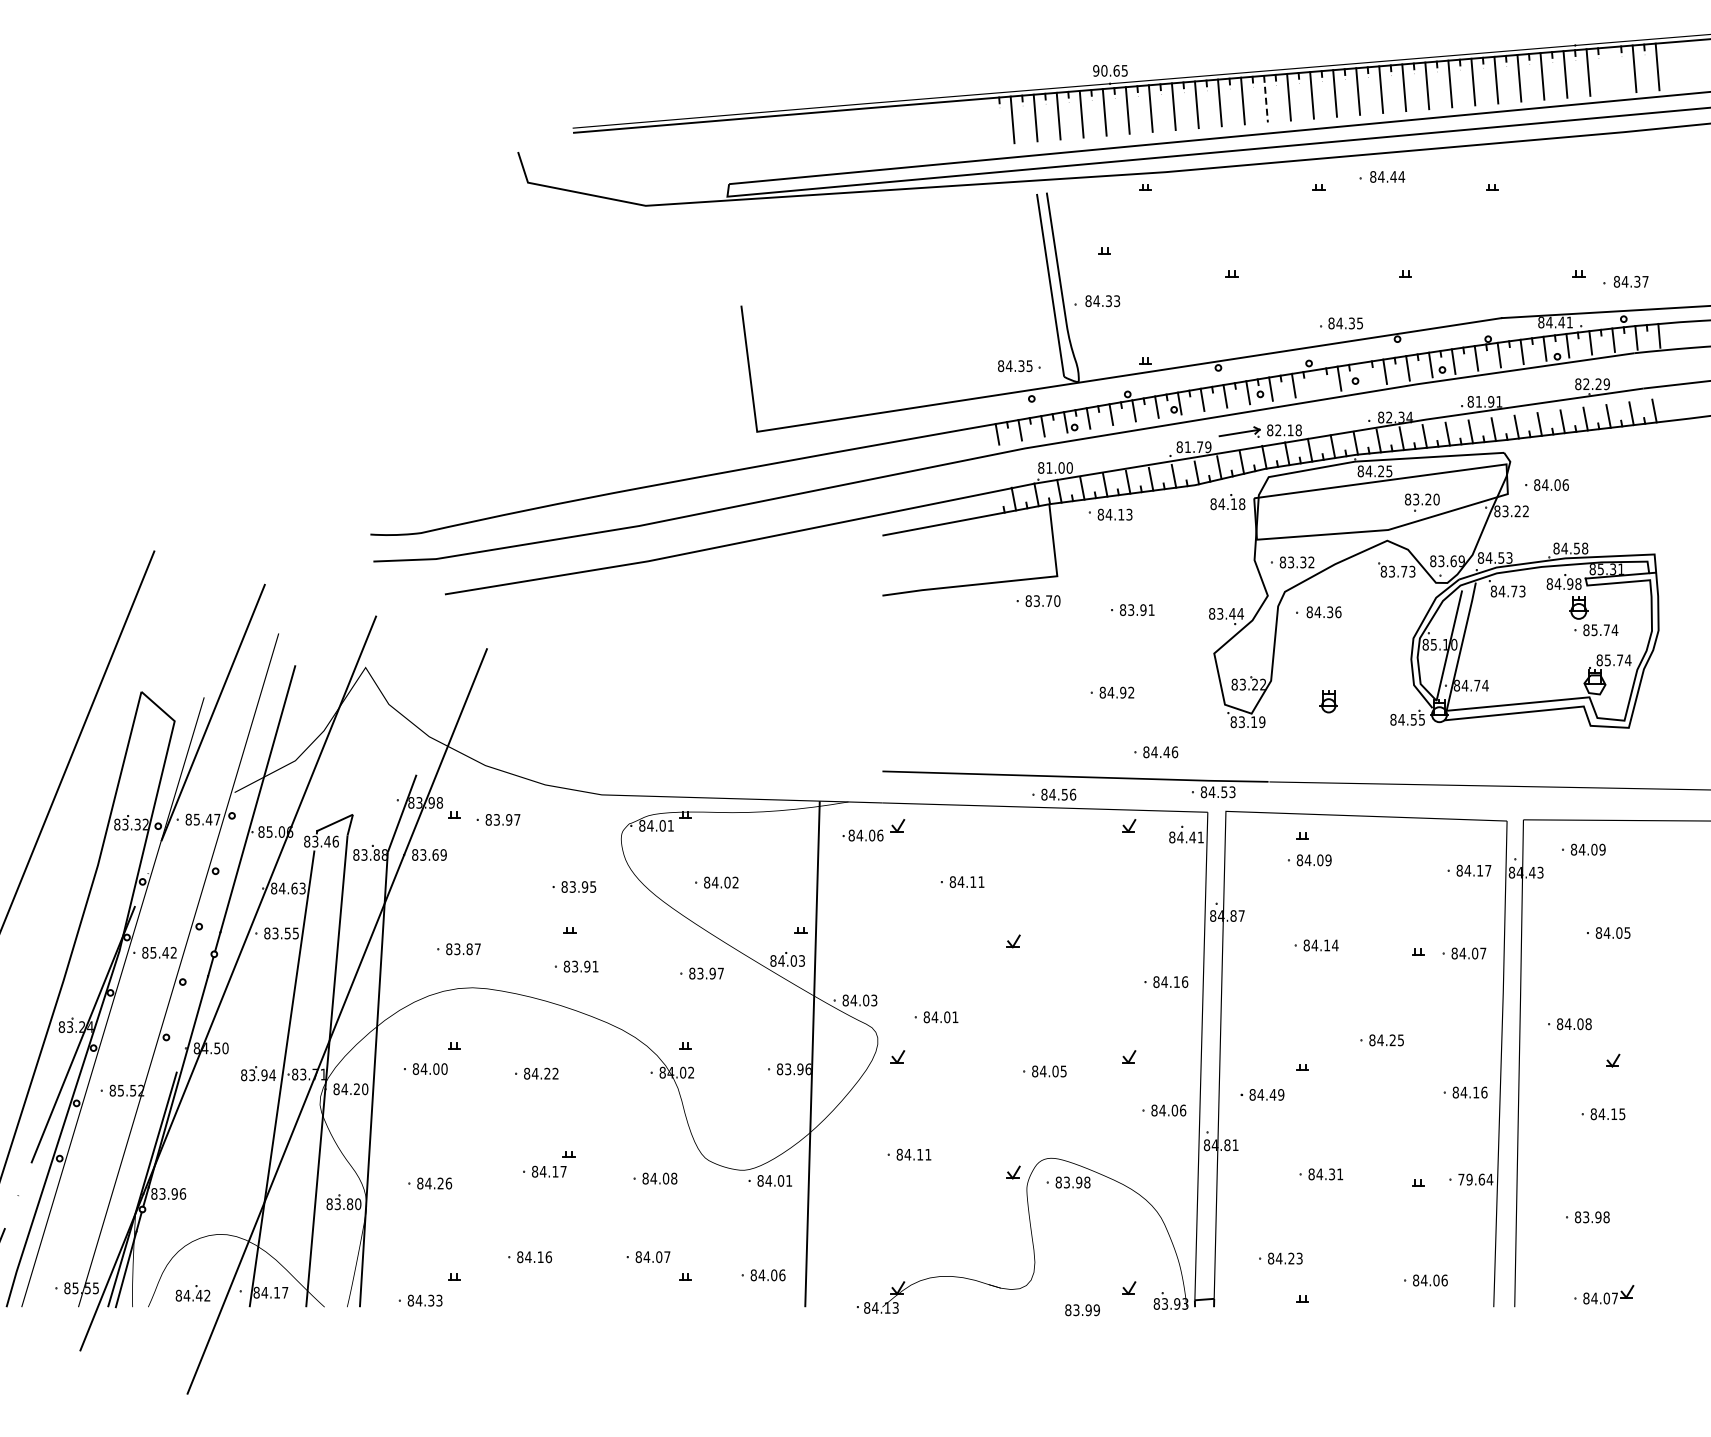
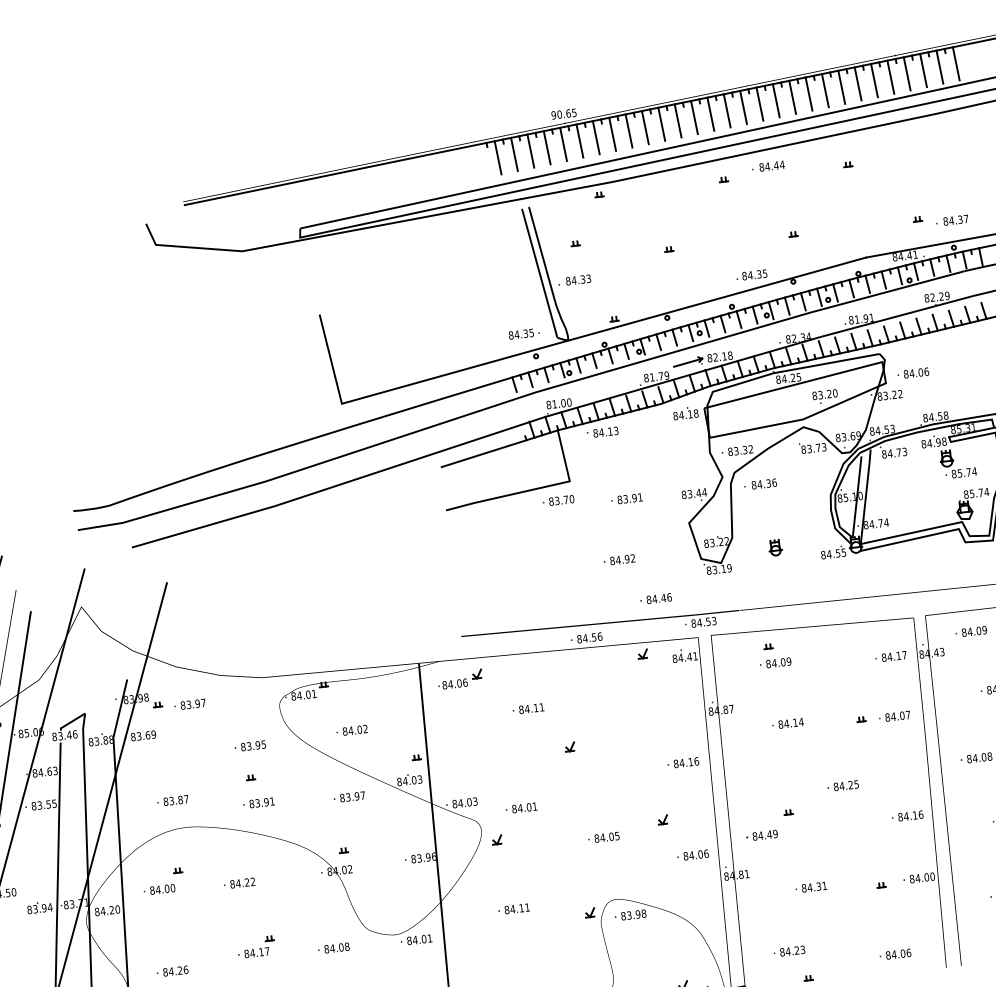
line: (1611, 70) -> (923, 70), added
line: (1266, 99) -> (678, 121), dashed -> solid
line: (1362, 375) -> (771, 310), added
line: (1316, 382) -> (738, 319), added
text: (1475, 1179) -> (922, 877), 79.64 -> 84.00

